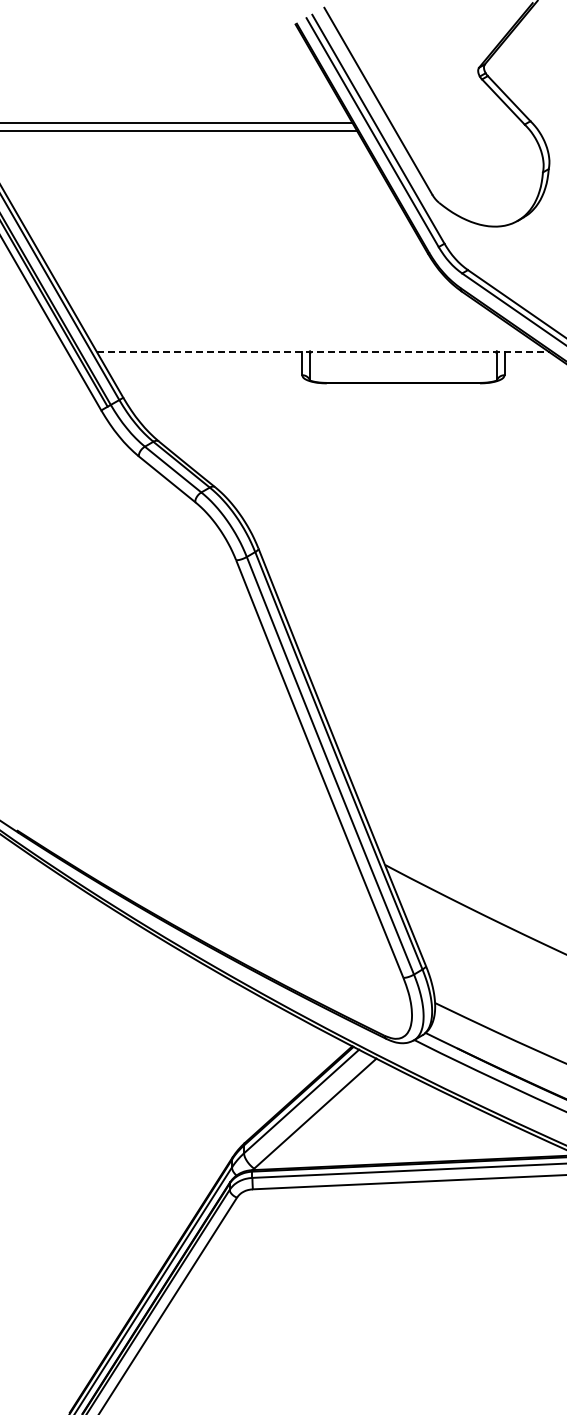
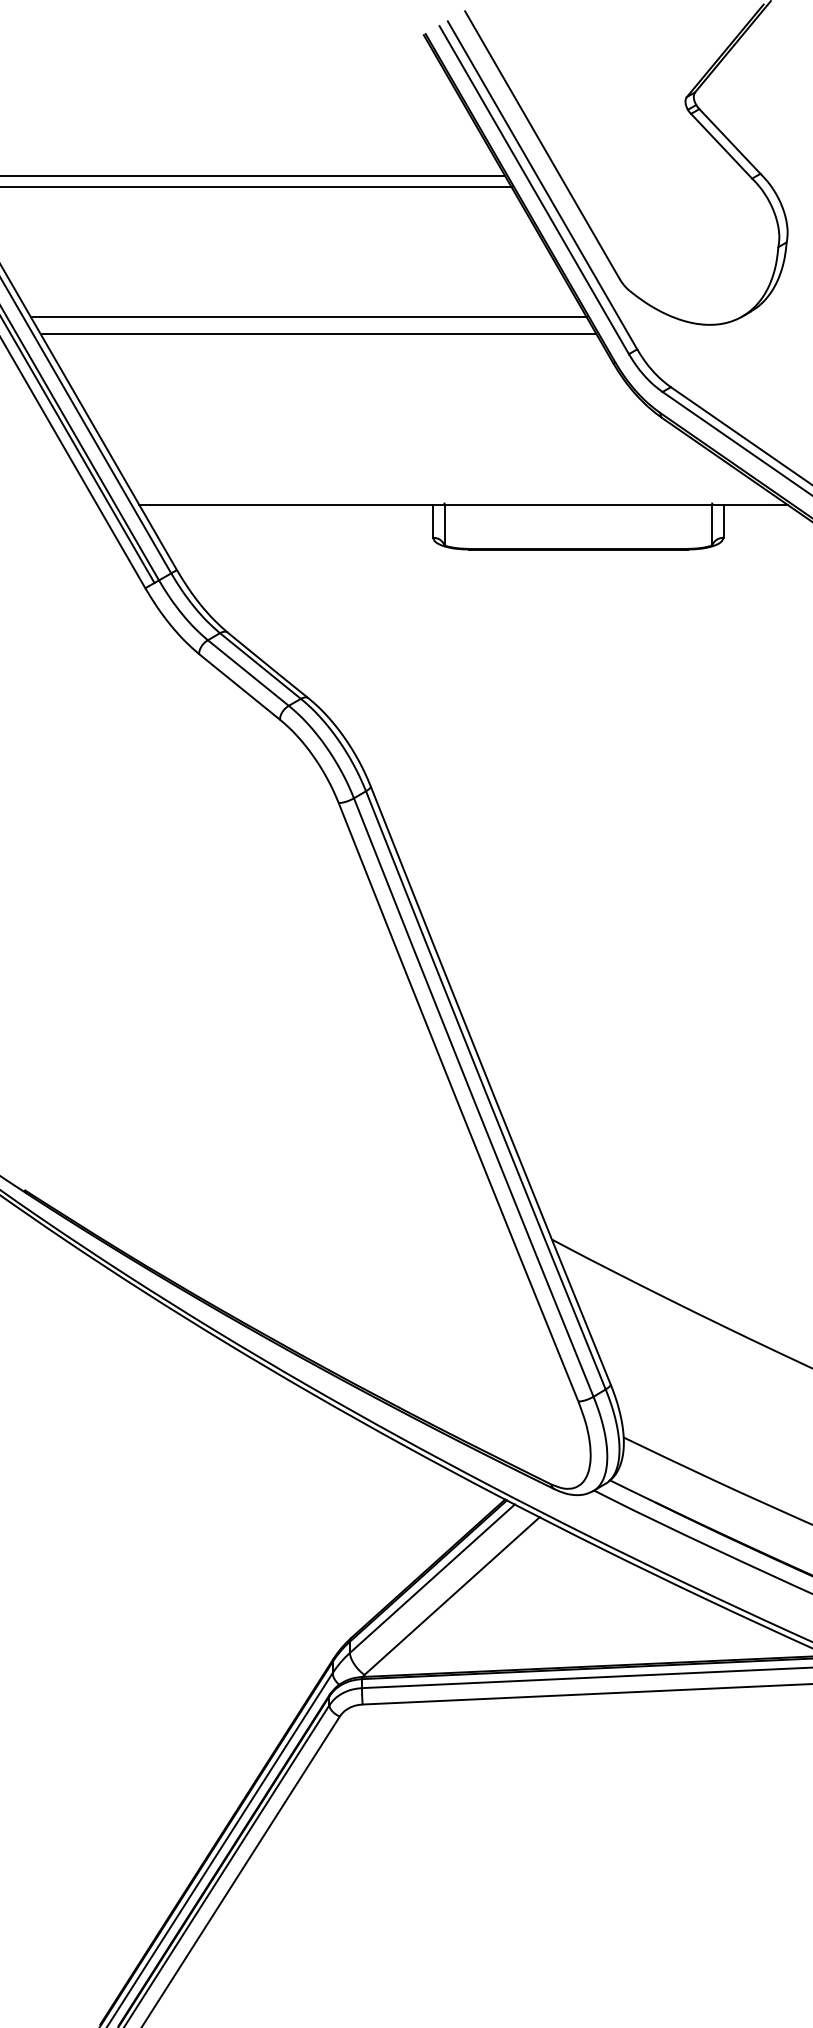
line: (215, 221) -> (309, 317), added
line: (221, 232) -> (317, 333), added
line: (323, 352) -> (463, 505), dashed -> solid

